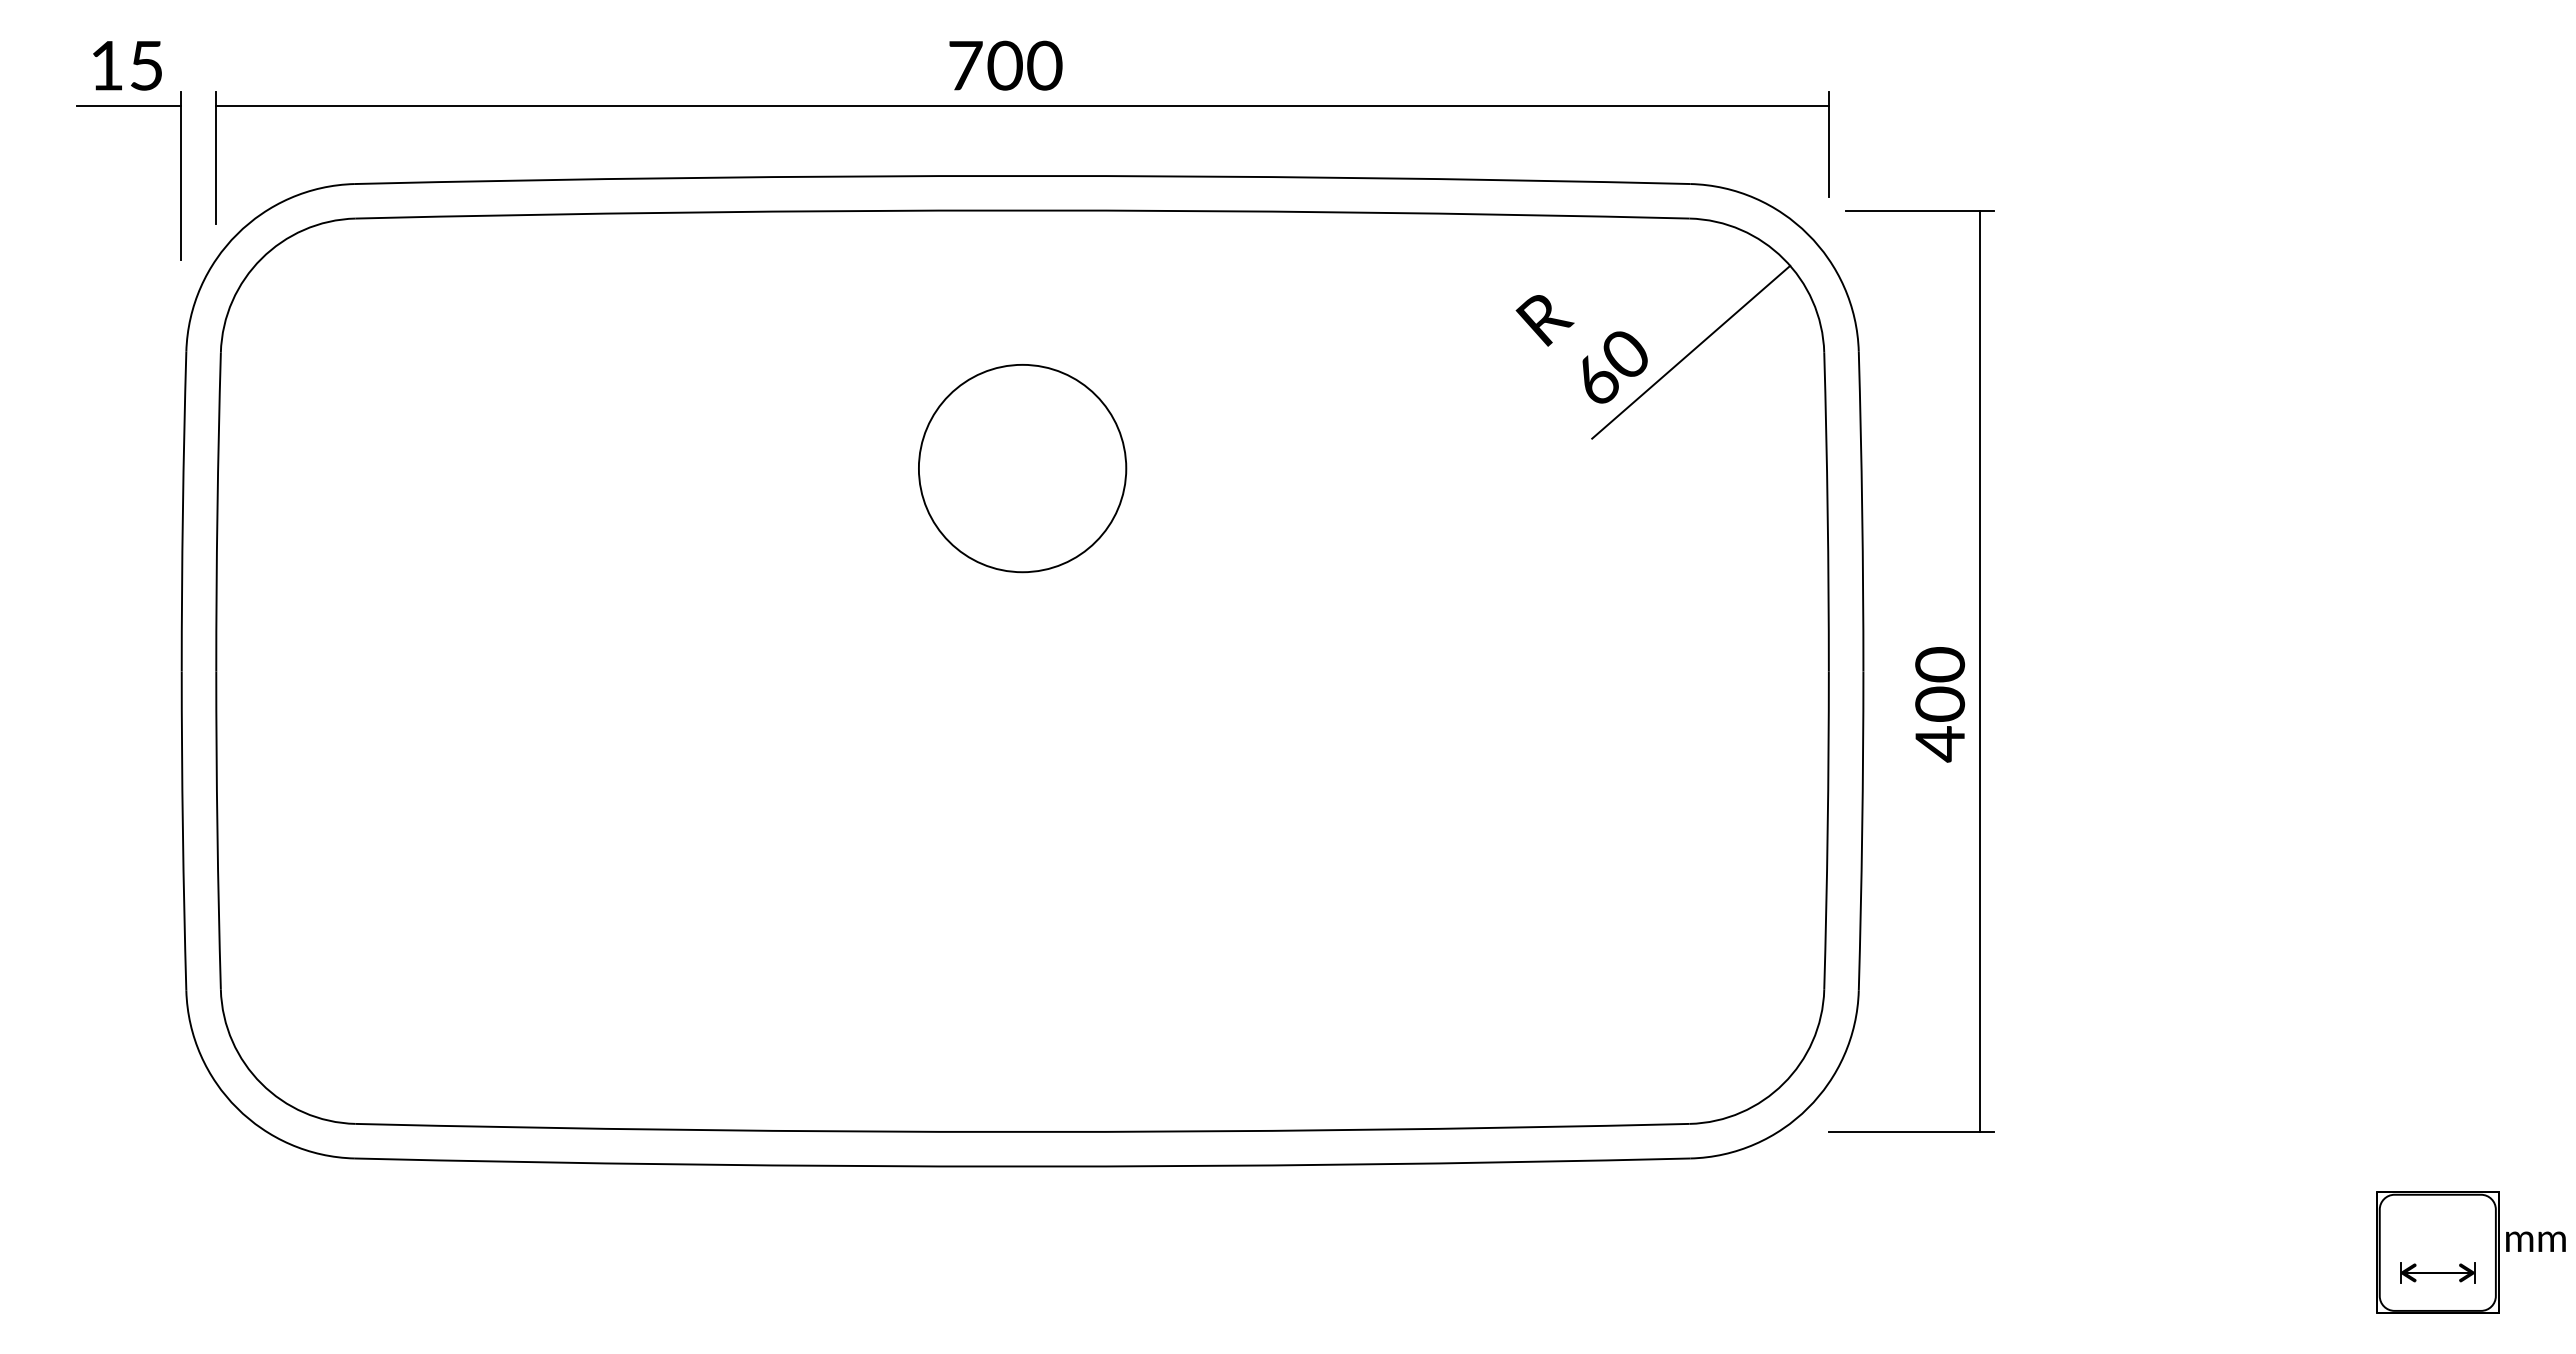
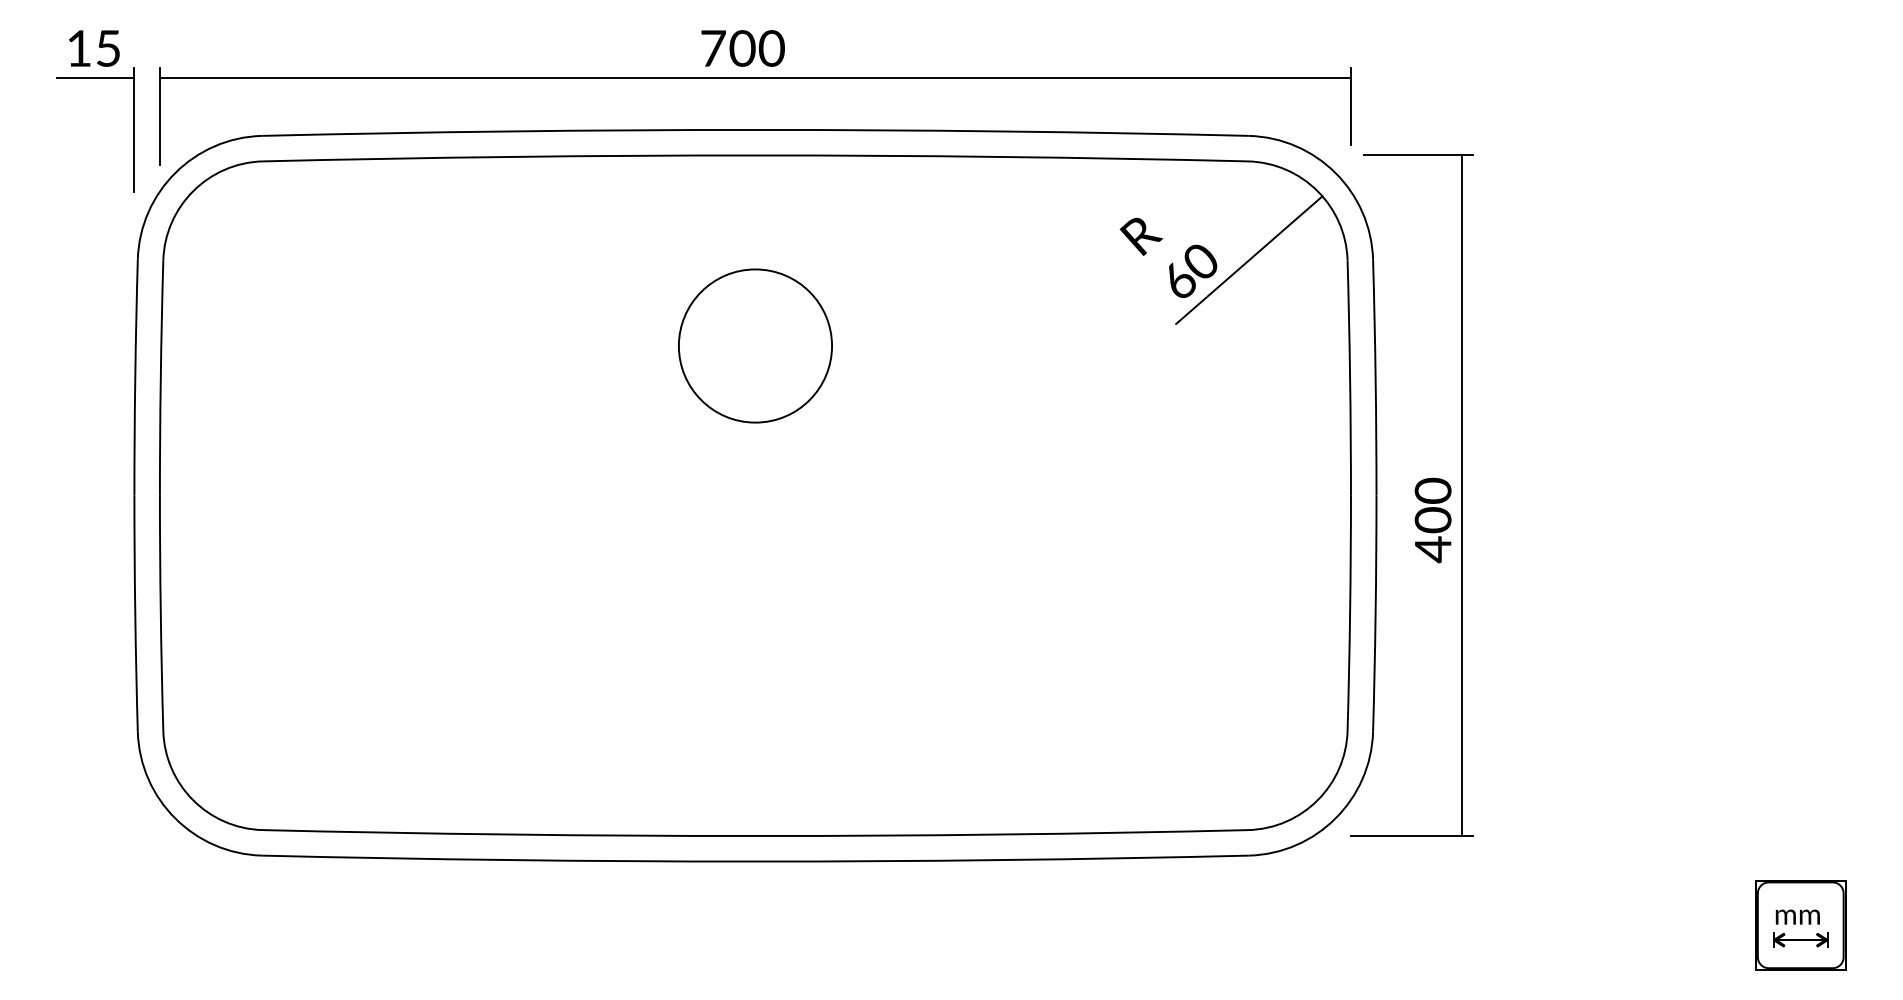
text: (2535, 1241) -> (1797, 916), moved

